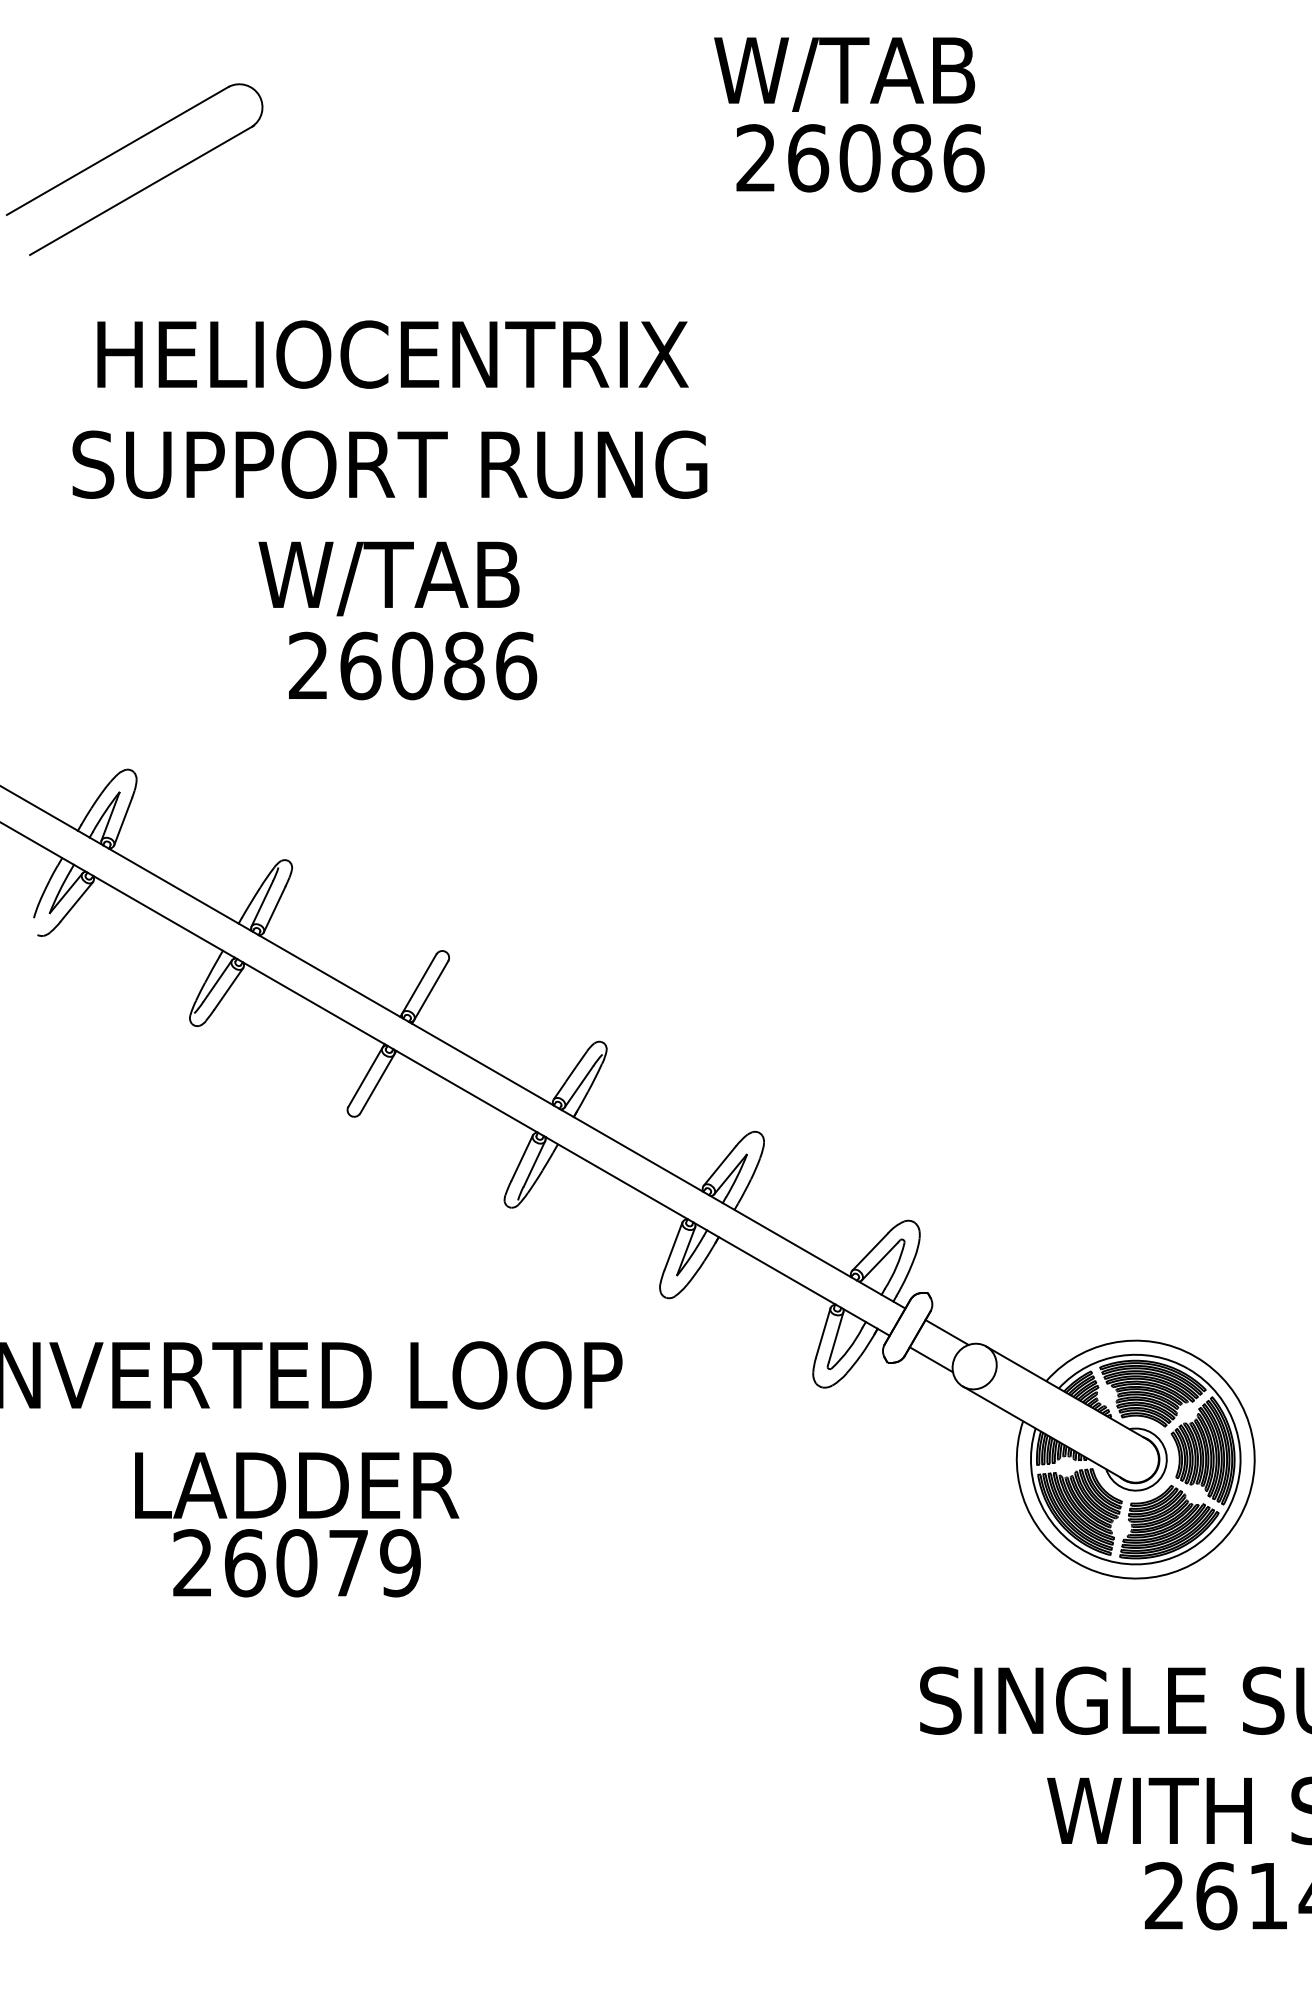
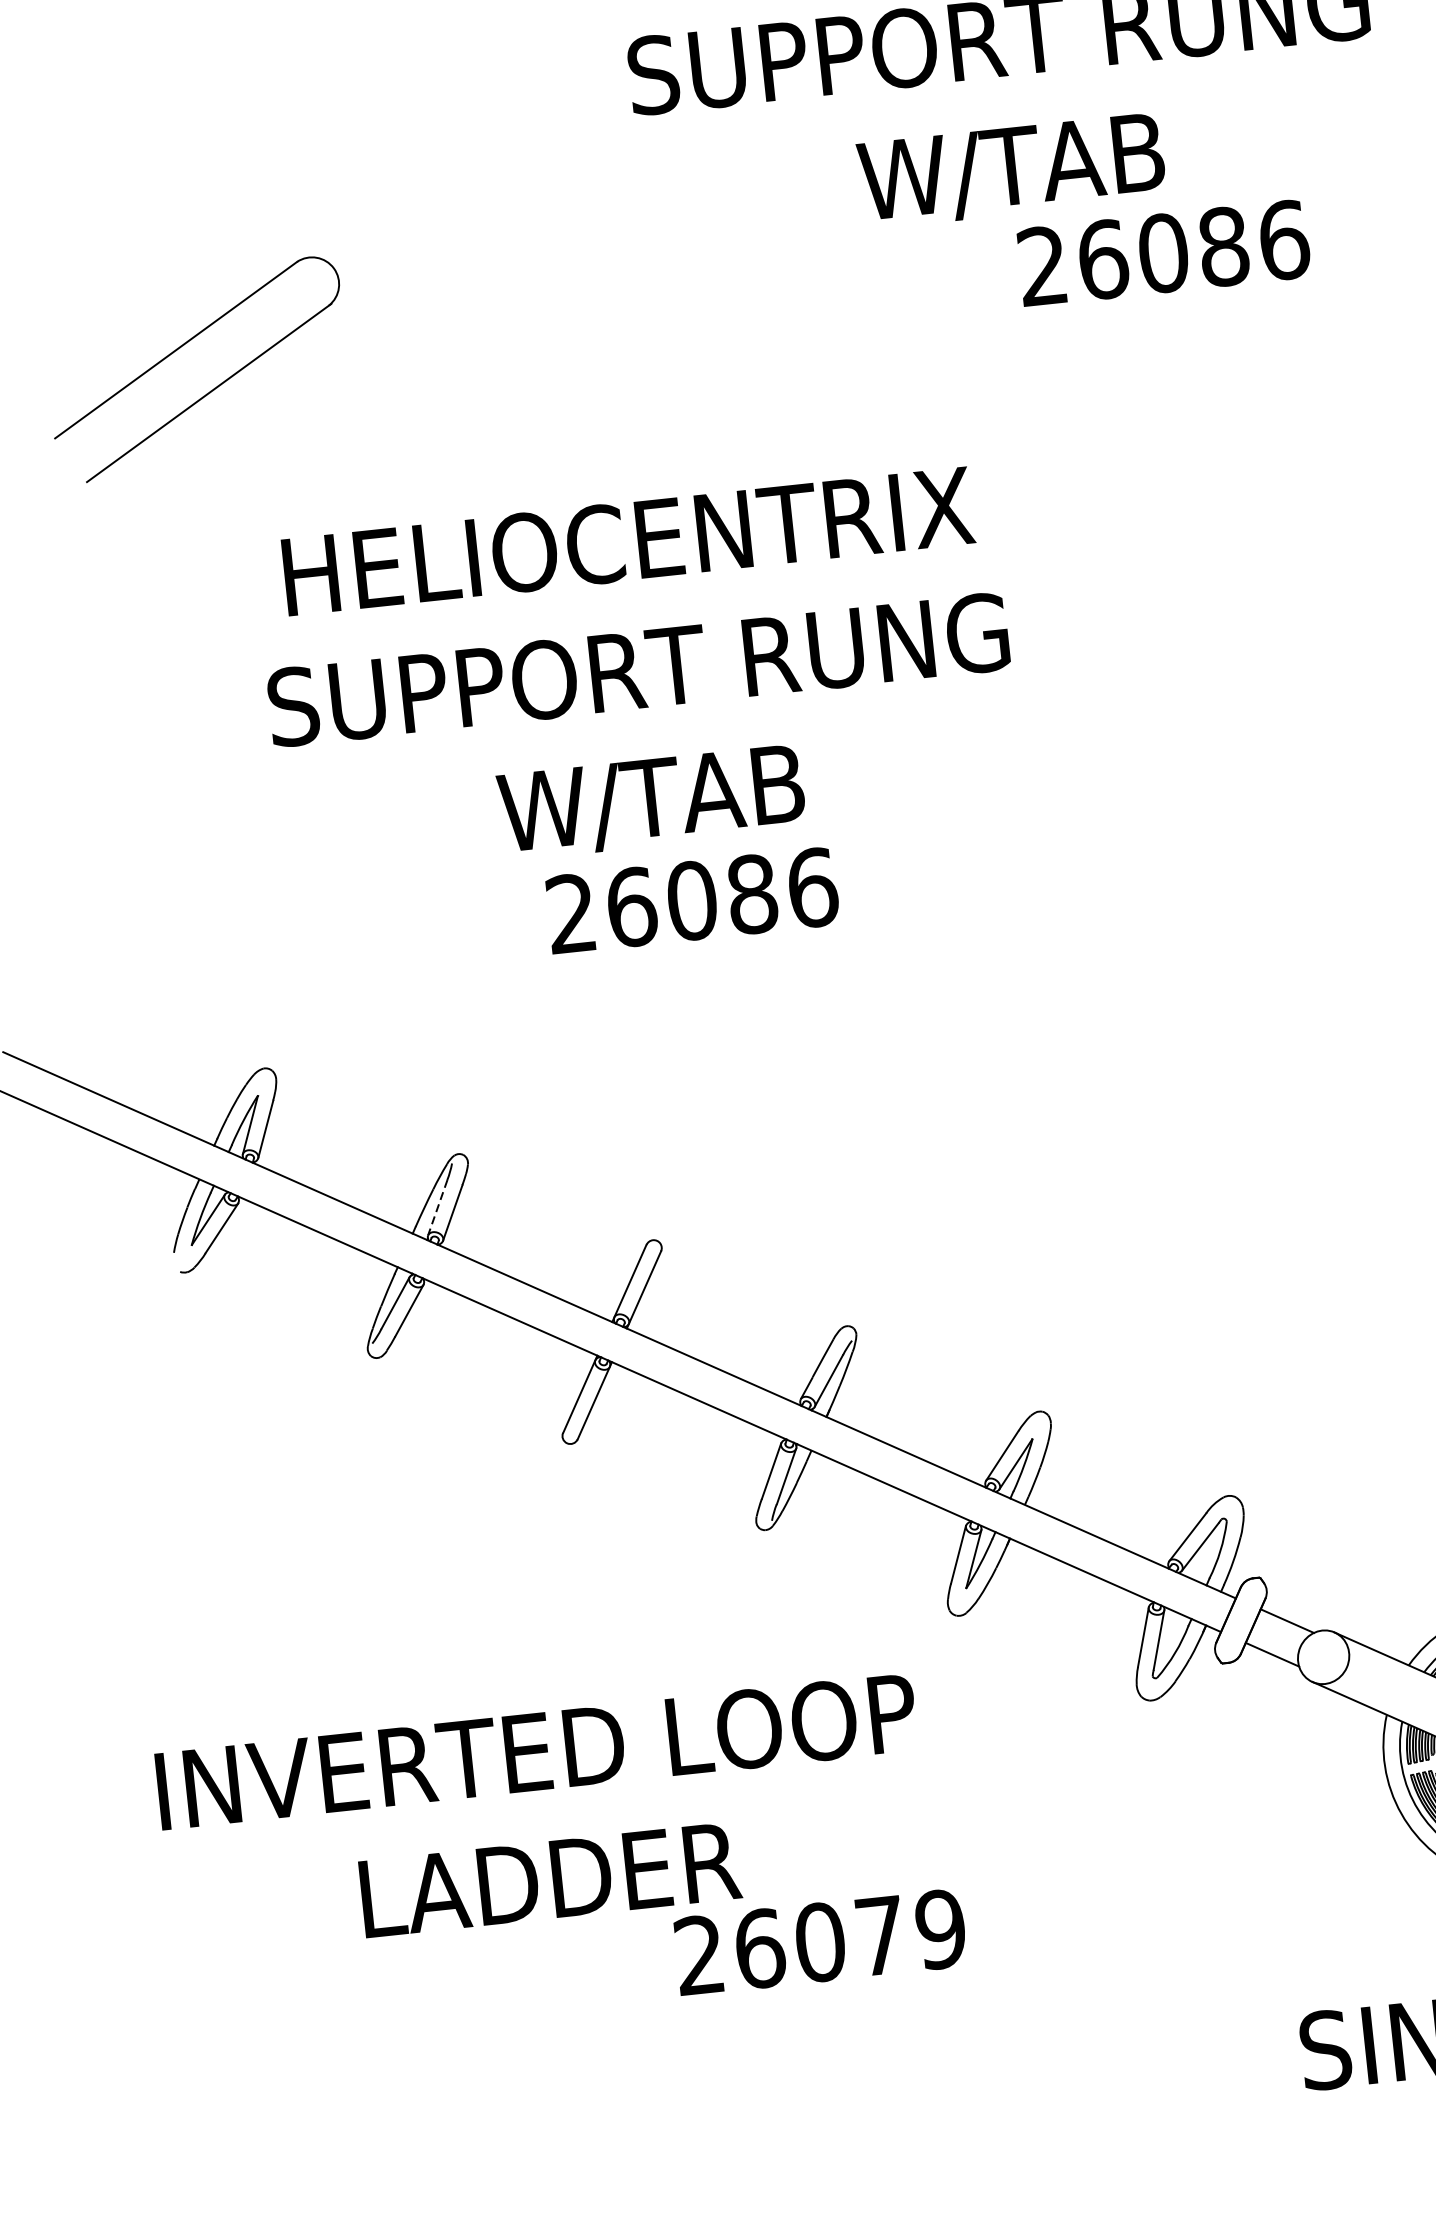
text: (860, 158) -> (1164, 253), moved
text: (389, 468) -> (638, 674), moved
text: (413, 665) -> (693, 900), moved
line: (262, 904) -> (438, 1208), solid -> dashed
text: (296, 1563) -> (819, 1942), moved

